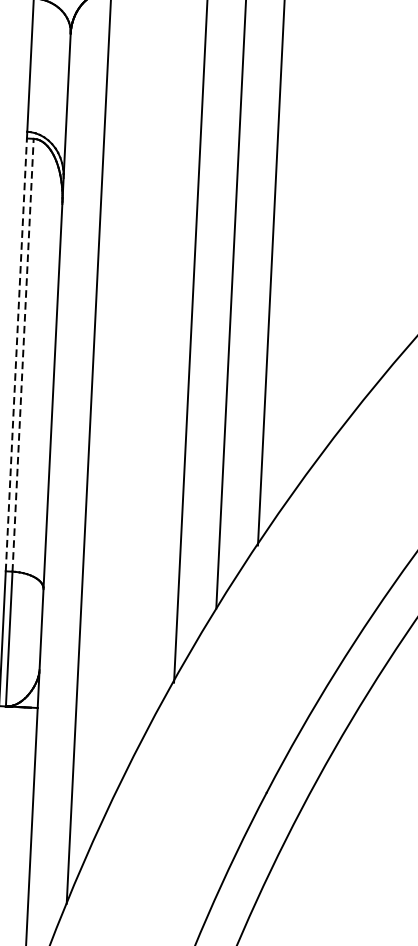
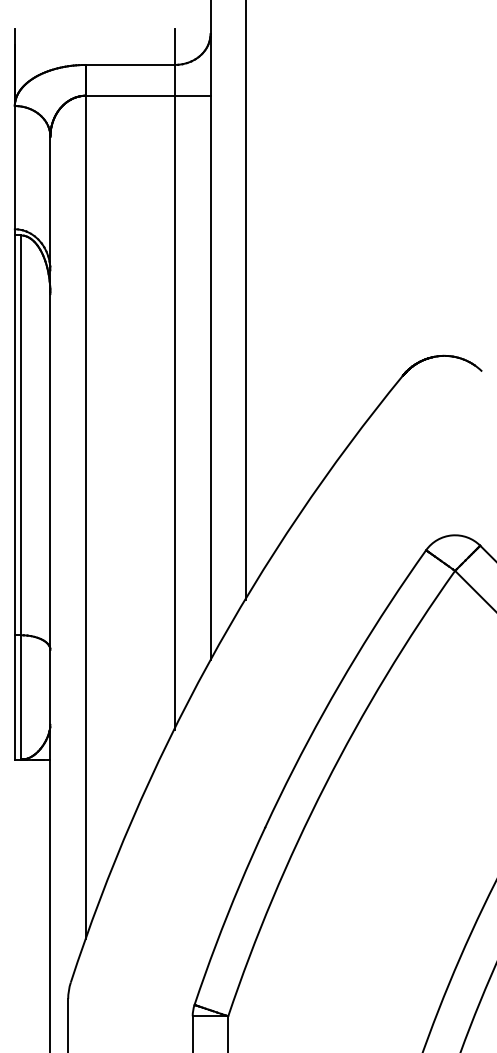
line: (15, 355) -> (14, 435), dashed -> solid
line: (23, 355) -> (21, 435), dashed -> solid

